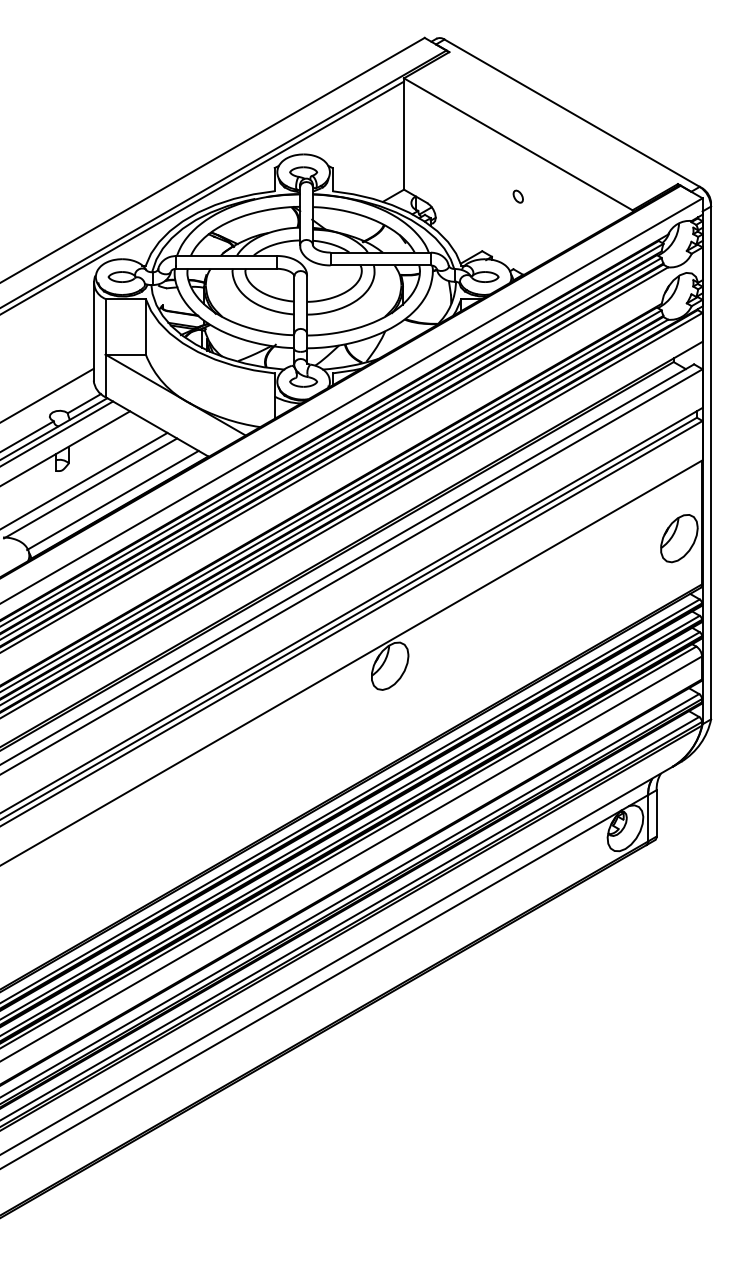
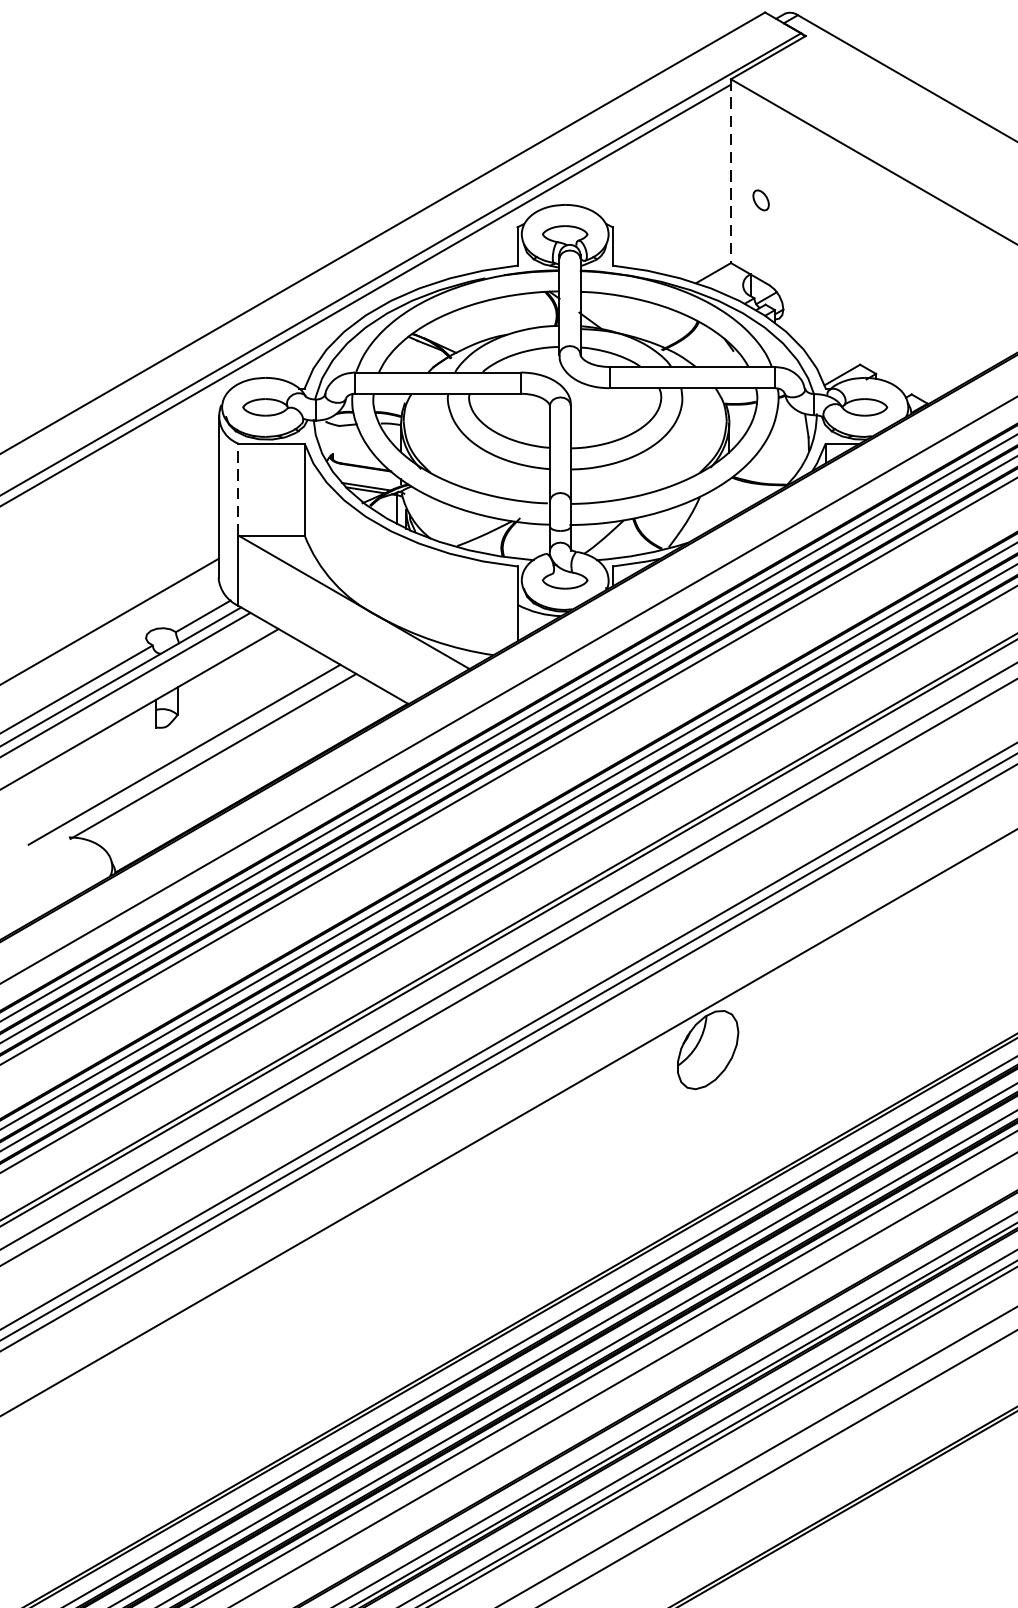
line: (404, 134) -> (731, 171), solid -> dashed
part: (517, 196) -> (759, 200), moved
line: (105, 326) -> (238, 489), solid -> dashed
line: (112, 500) -> (249, 776), removed

